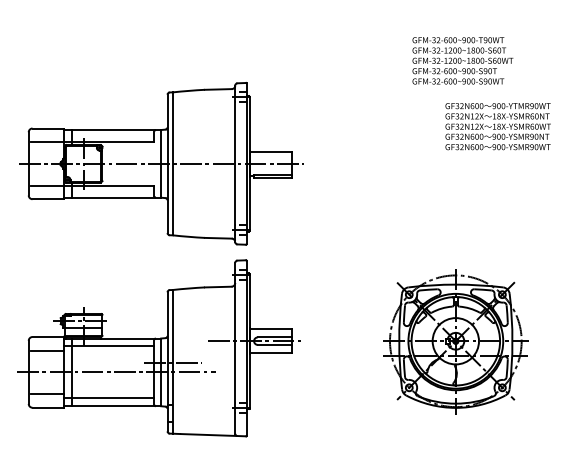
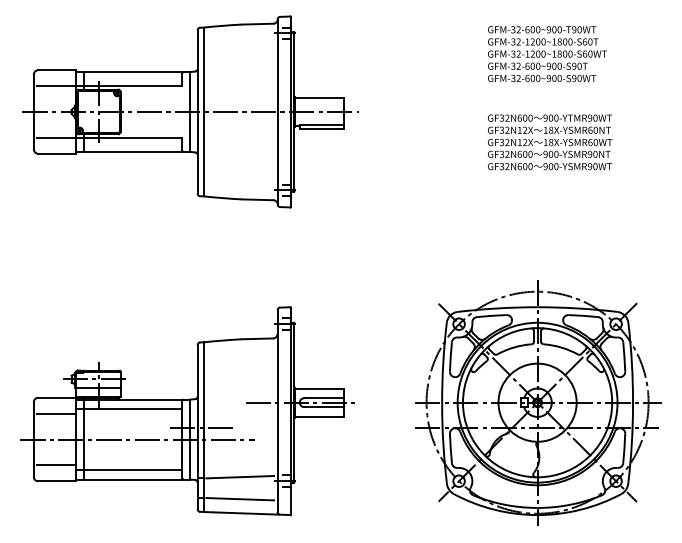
text: (462, 60) -> (546, 53), moved
text: (497, 126) -> (549, 142), moved
part: (161, 163) -> (190, 111), moved
part: (456, 341) -> (538, 403), size x1.43
line: (203, 404) -> (240, 477), added
line: (203, 422) -> (240, 498), added

